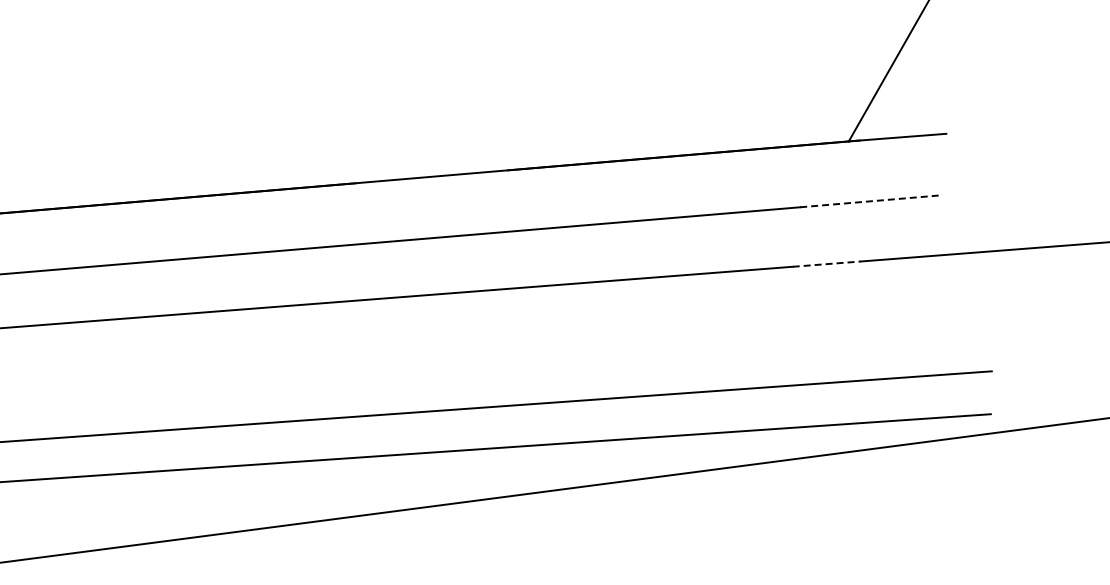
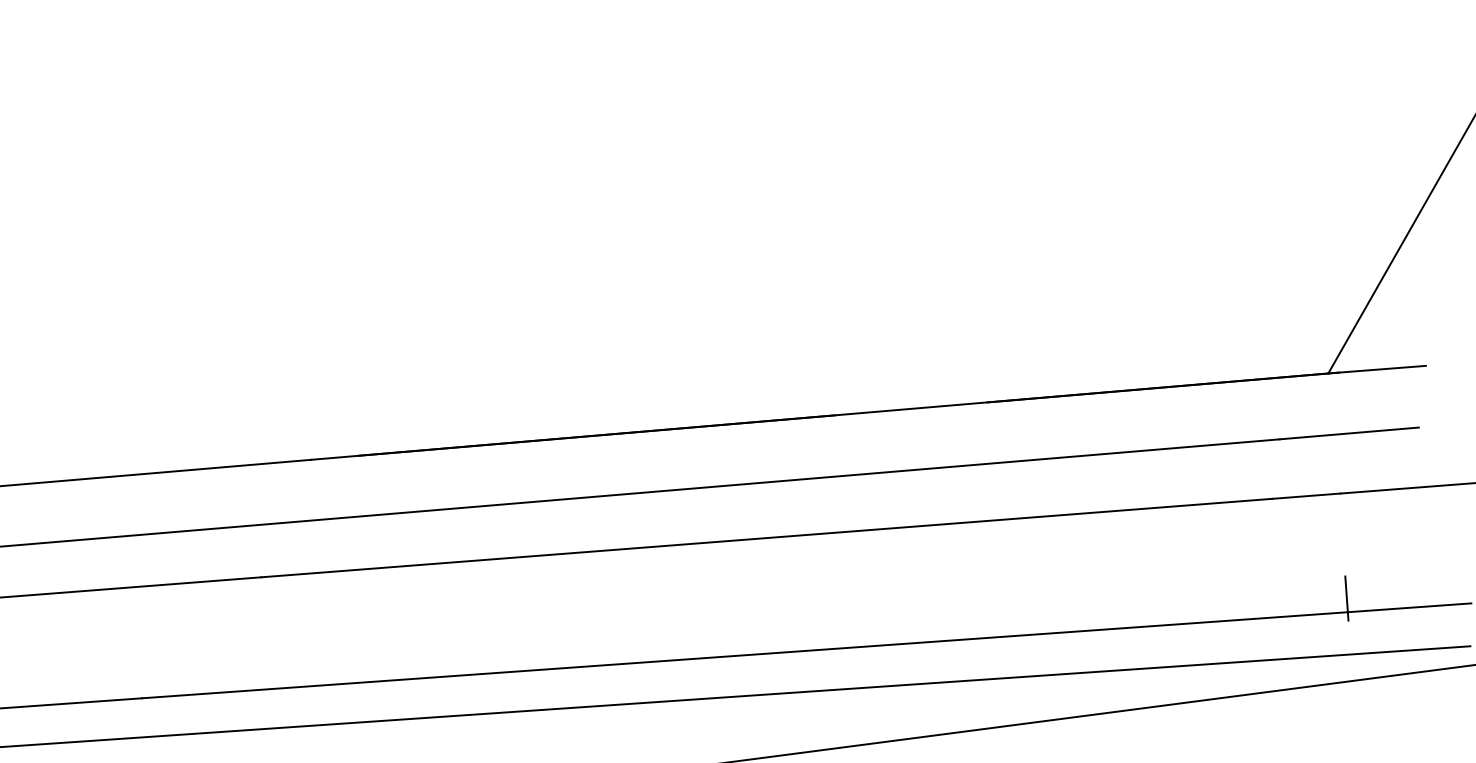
line: (869, 201) -> (1349, 433), dashed -> solid
line: (826, 264) -> (1306, 496), dashed -> solid
line: (866, 366) -> (1346, 598), added

